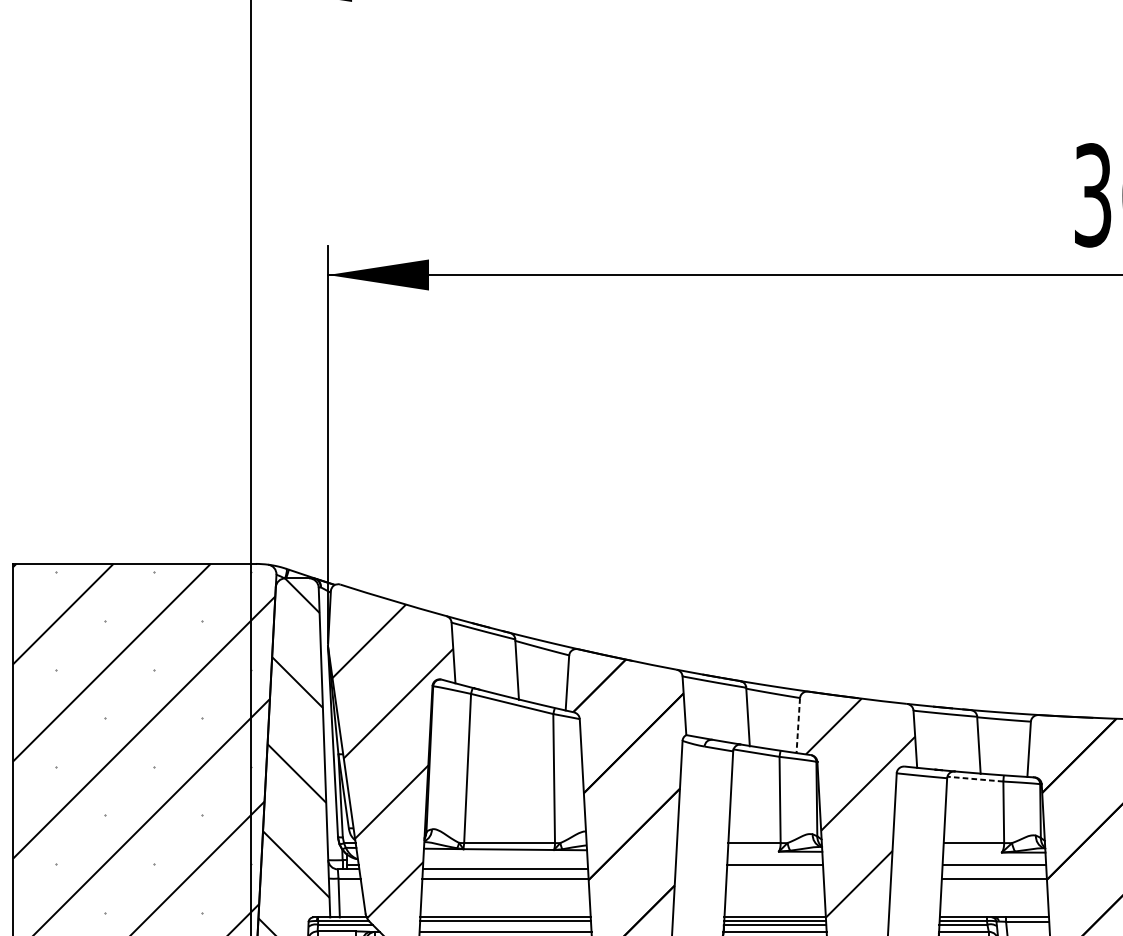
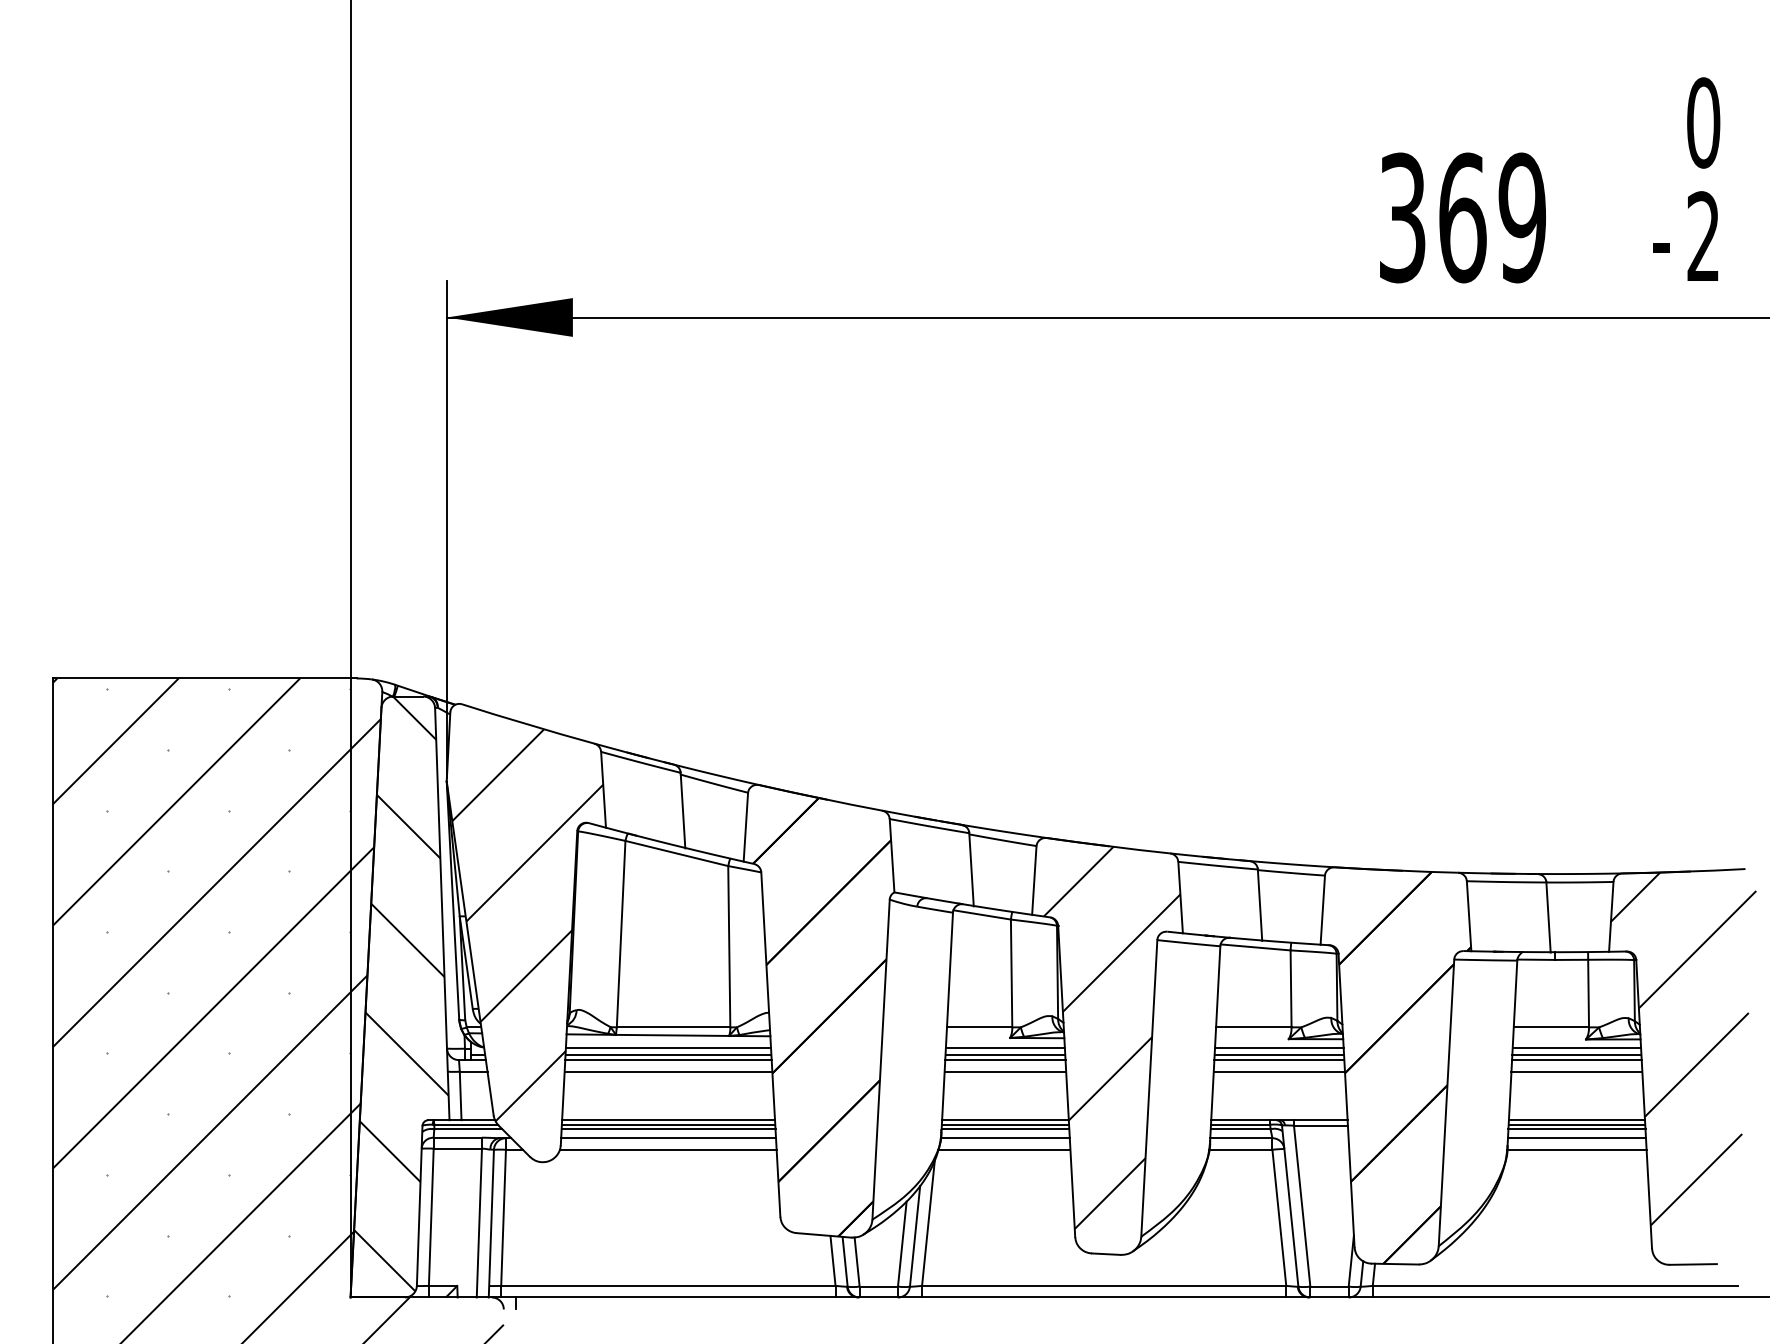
line: (798, 726) -> (1034, 881), dashed -> solid
line: (975, 779) -> (1255, 947), dashed -> solid
line: (505, 860) -> (668, 1048), added
line: (774, 860) -> (1004, 1048), added
line: (994, 860) -> (1279, 1048), added
line: (505, 865) -> (668, 1055), added
line: (775, 869) -> (1005, 1060), added
line: (994, 869) -> (1279, 1060), added
line: (775, 878) -> (1005, 1071), added
line: (505, 924) -> (668, 1129), added

